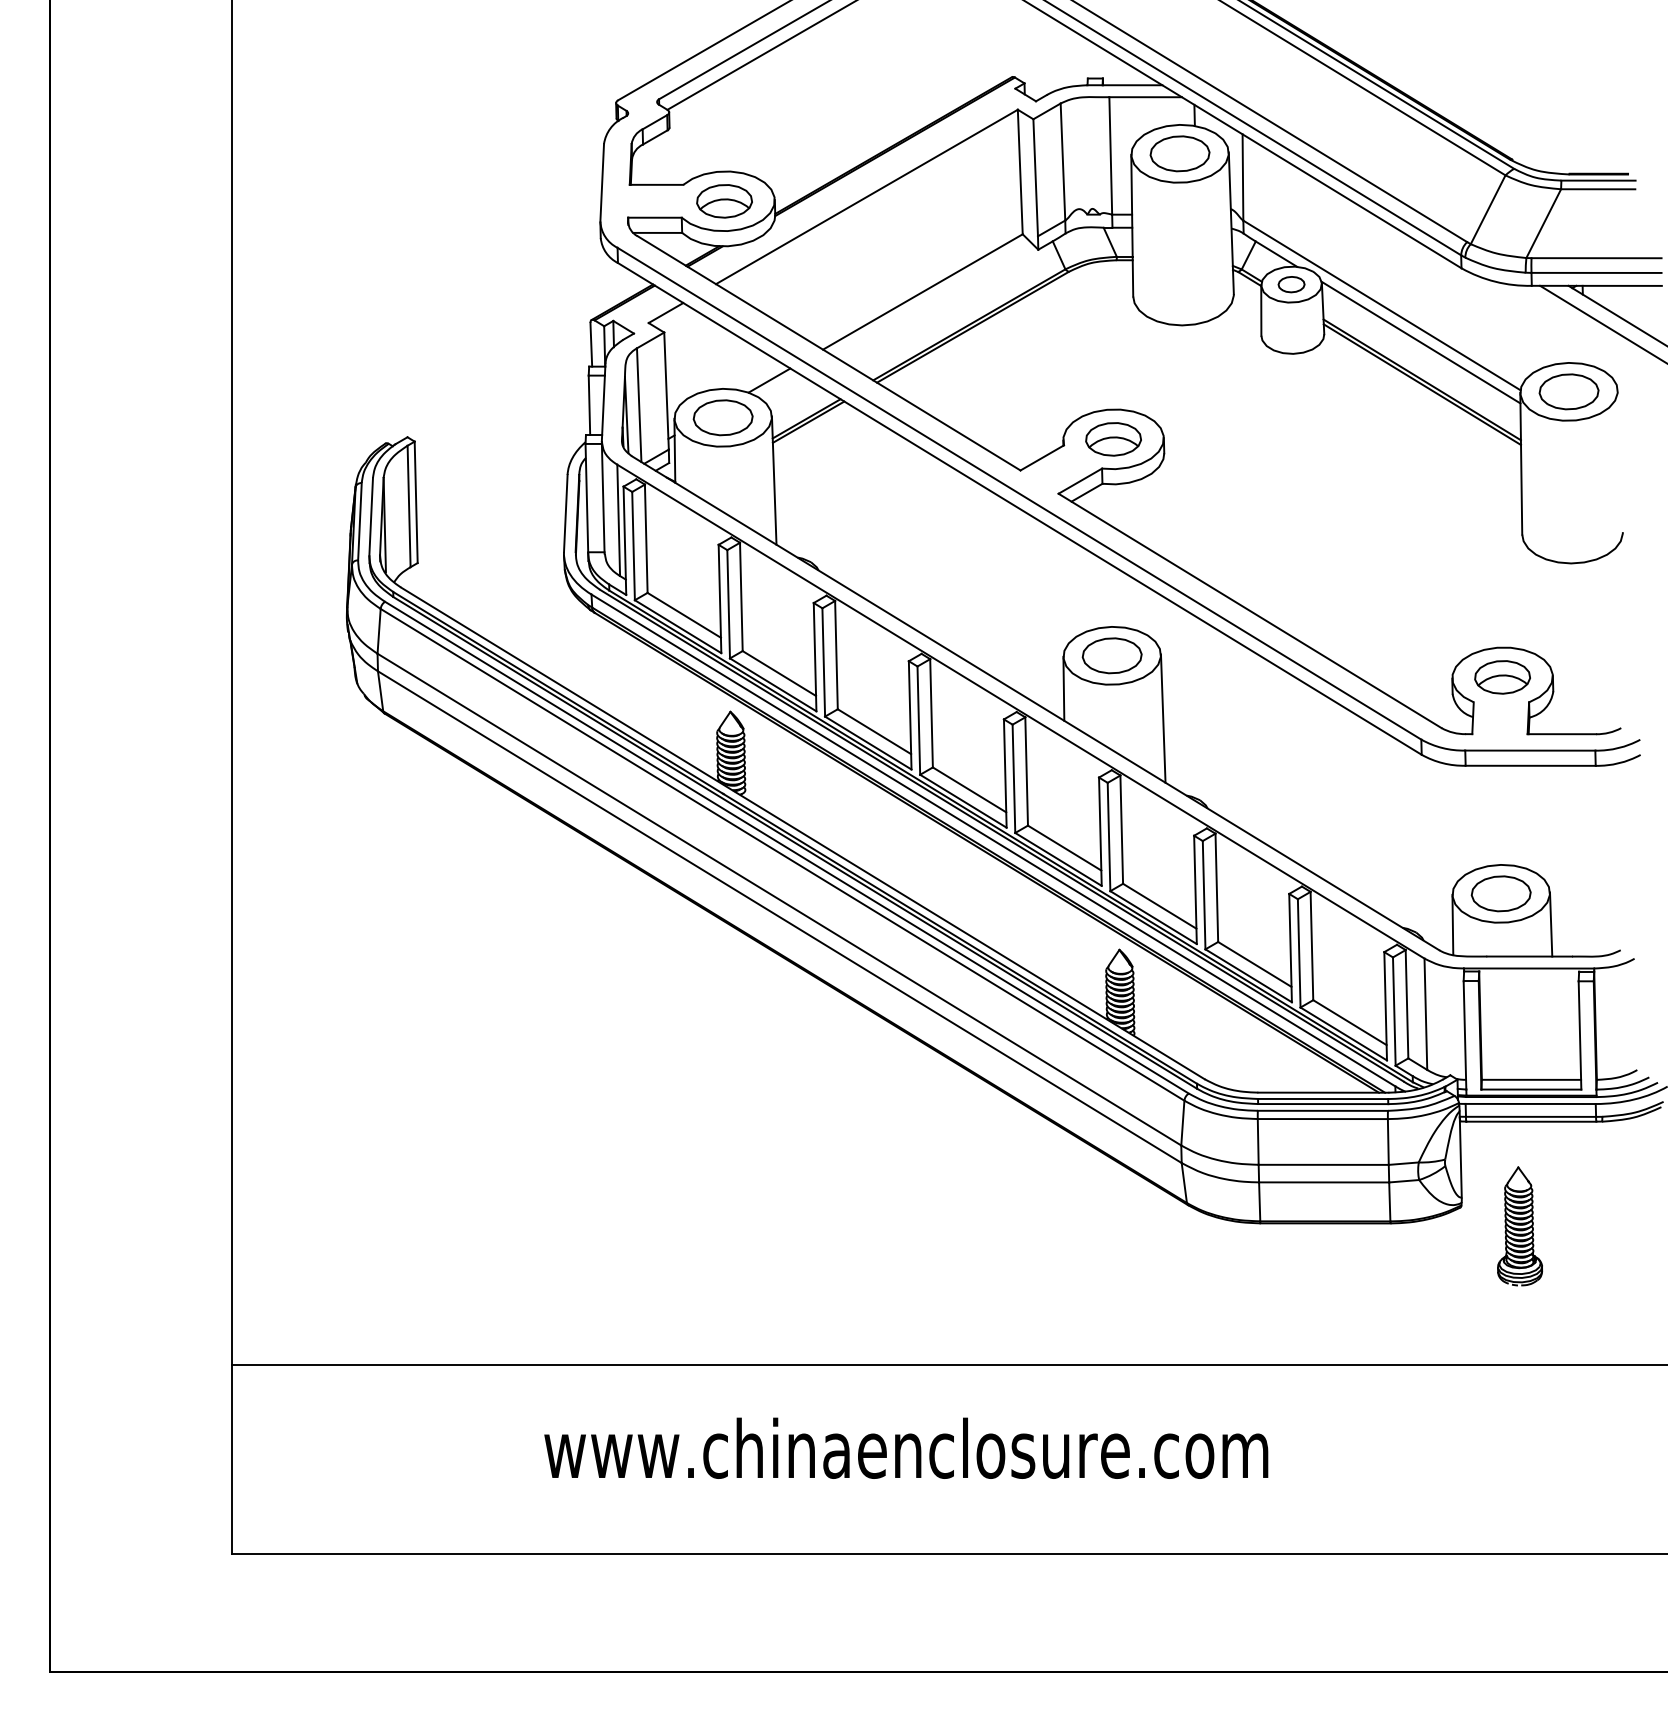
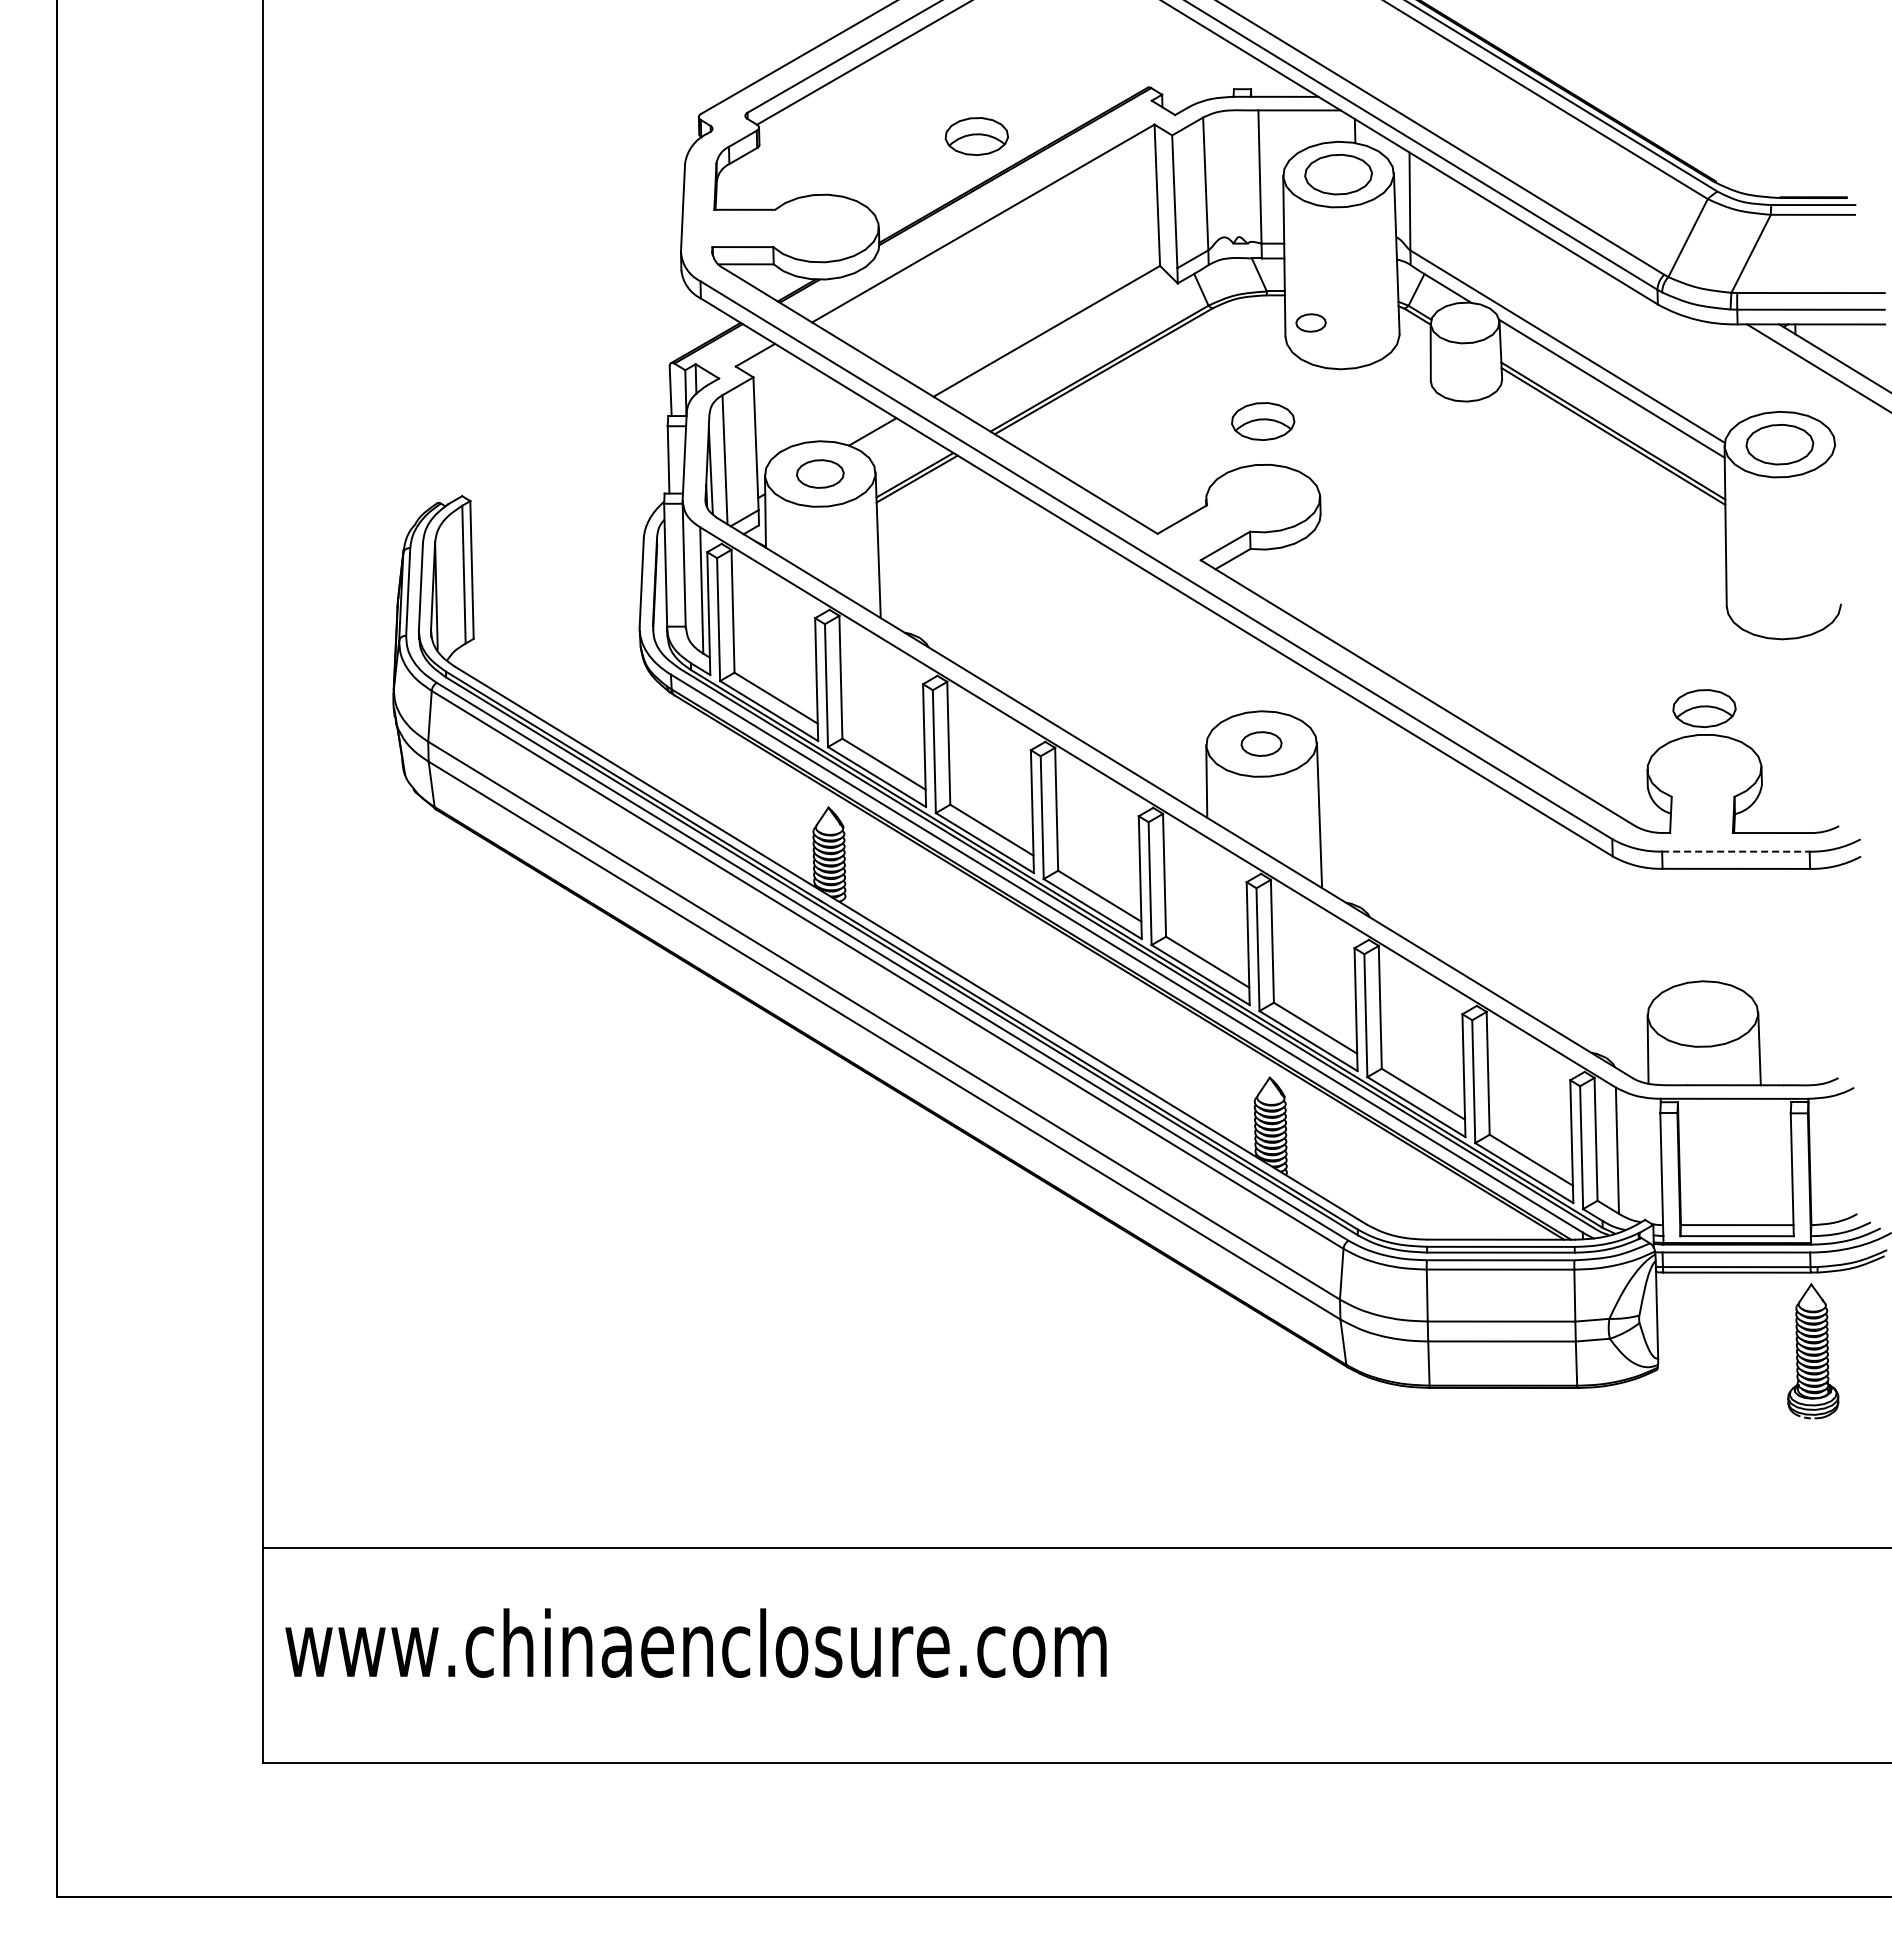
part: (724, 201) -> (976, 136), moved
part: (1291, 284) -> (1310, 322), moved
part: (723, 417) -> (820, 473), size x0.7
part: (1113, 439) -> (1263, 421), moved
part: (1112, 655) -> (1261, 743), size x0.6
part: (1502, 677) -> (1704, 708), moved
line: (1529, 750) -> (1735, 851), solid -> dashed
part: (1500, 893) -> (1702, 1013), removed
part: (1520, 1226) -> (1813, 1351), moved
text: (905, 1447) -> (695, 1642), moved

